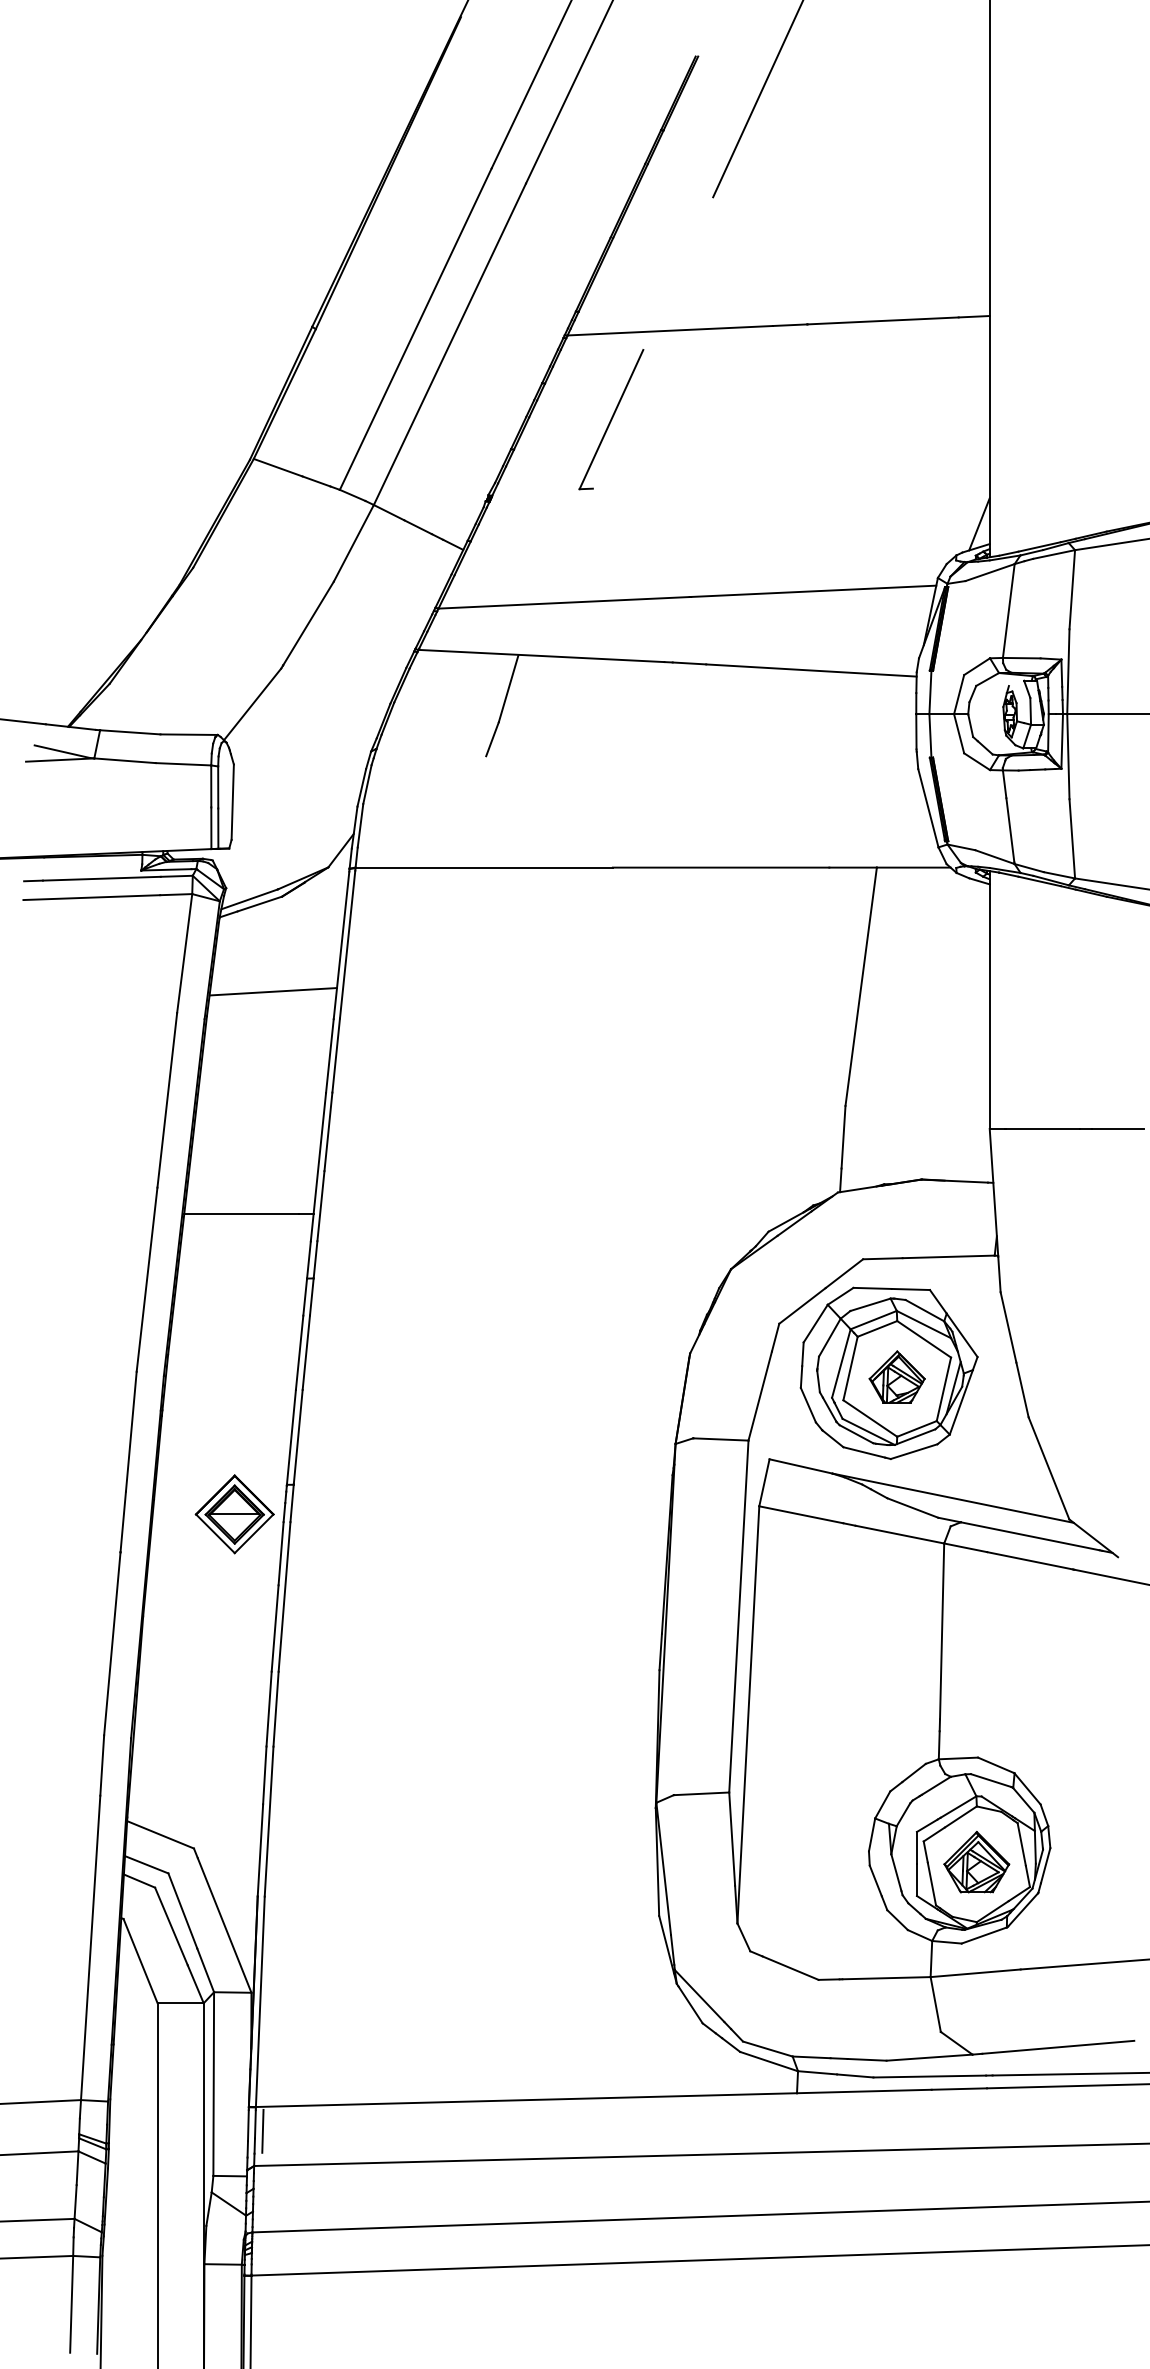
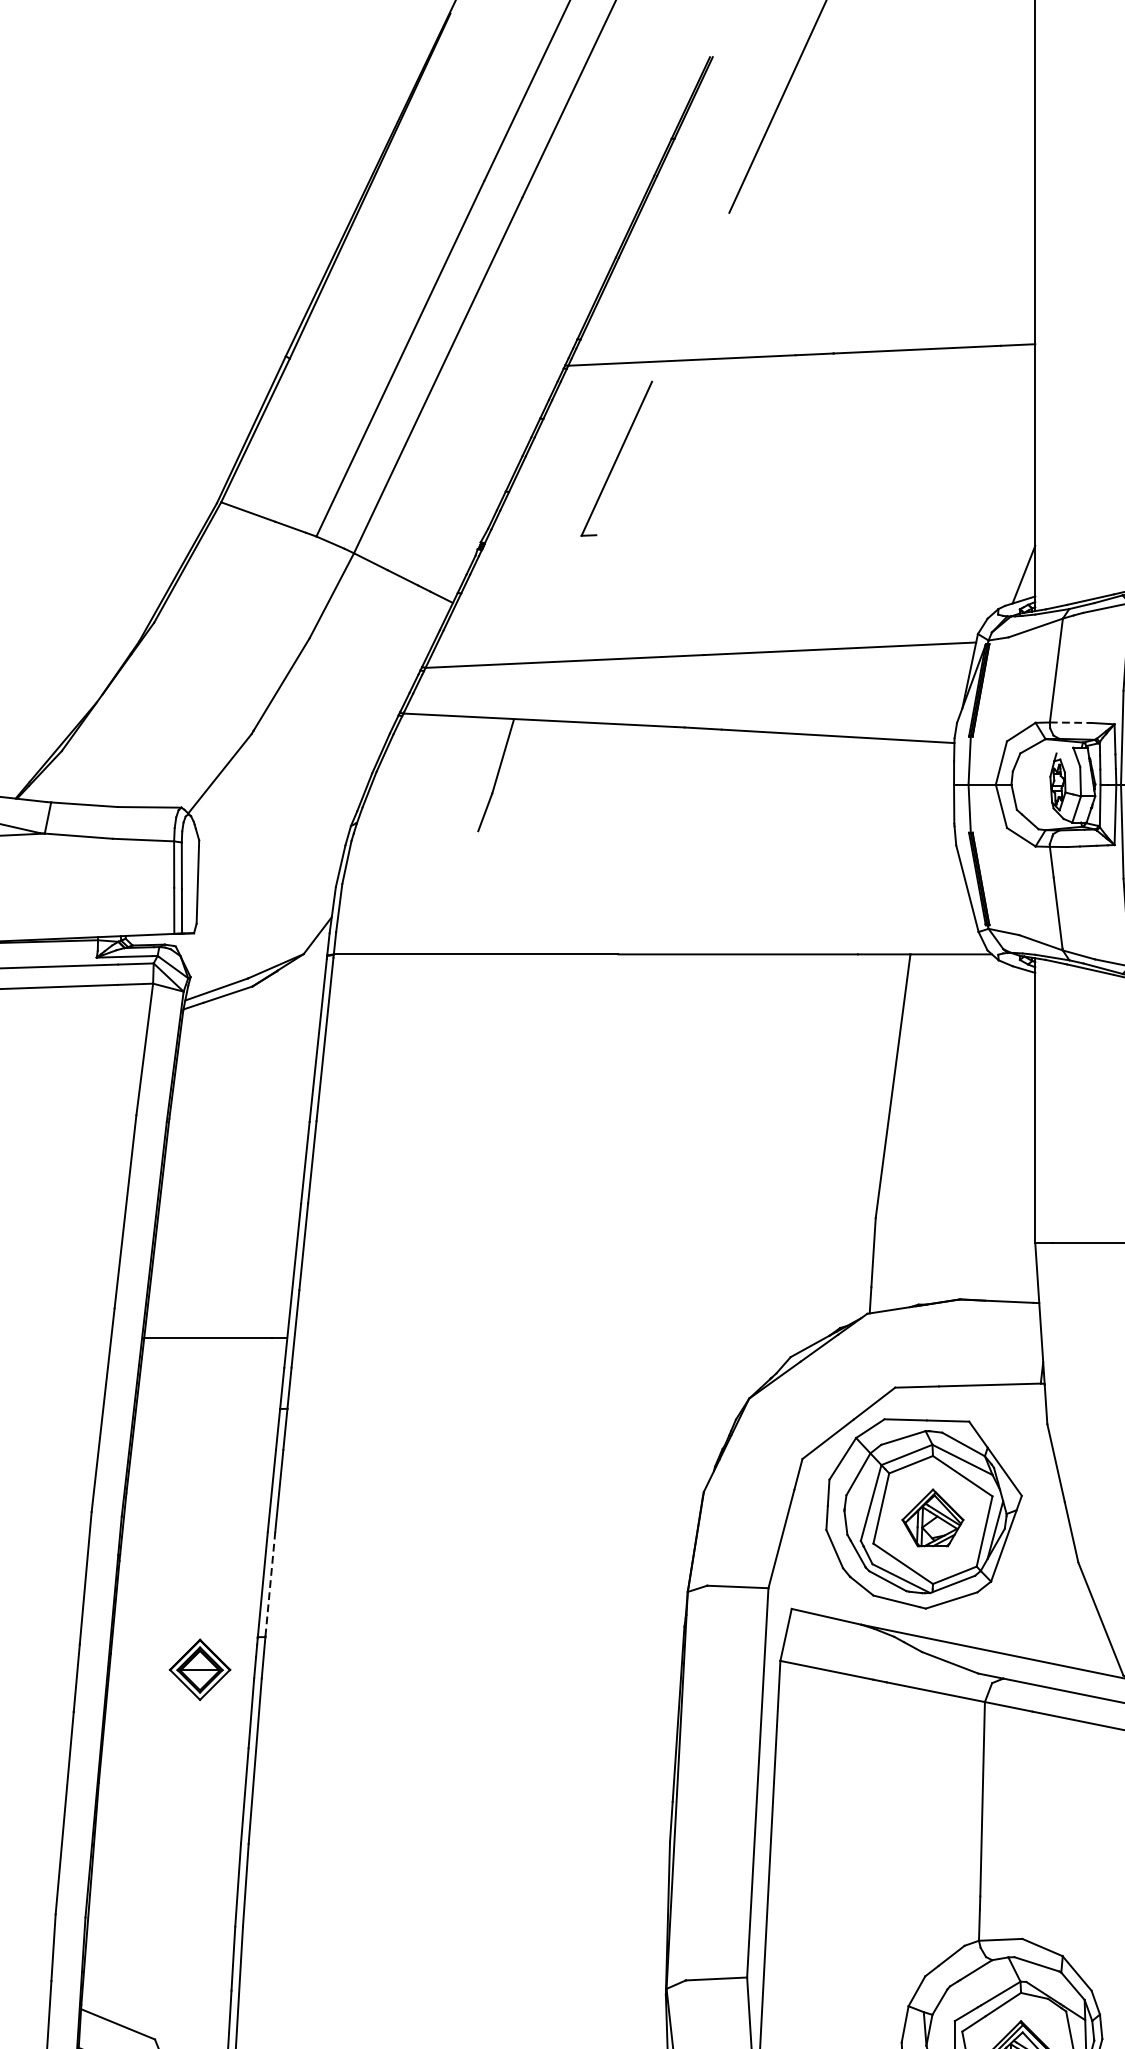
line: (1021, 658) -> (1070, 723), solid -> dashed
line: (273, 991) -> (242, 1091), removed
line: (298, 1436) -> (270, 1583), solid -> dashed
part: (234, 1514) -> (199, 1669), size x0.7

